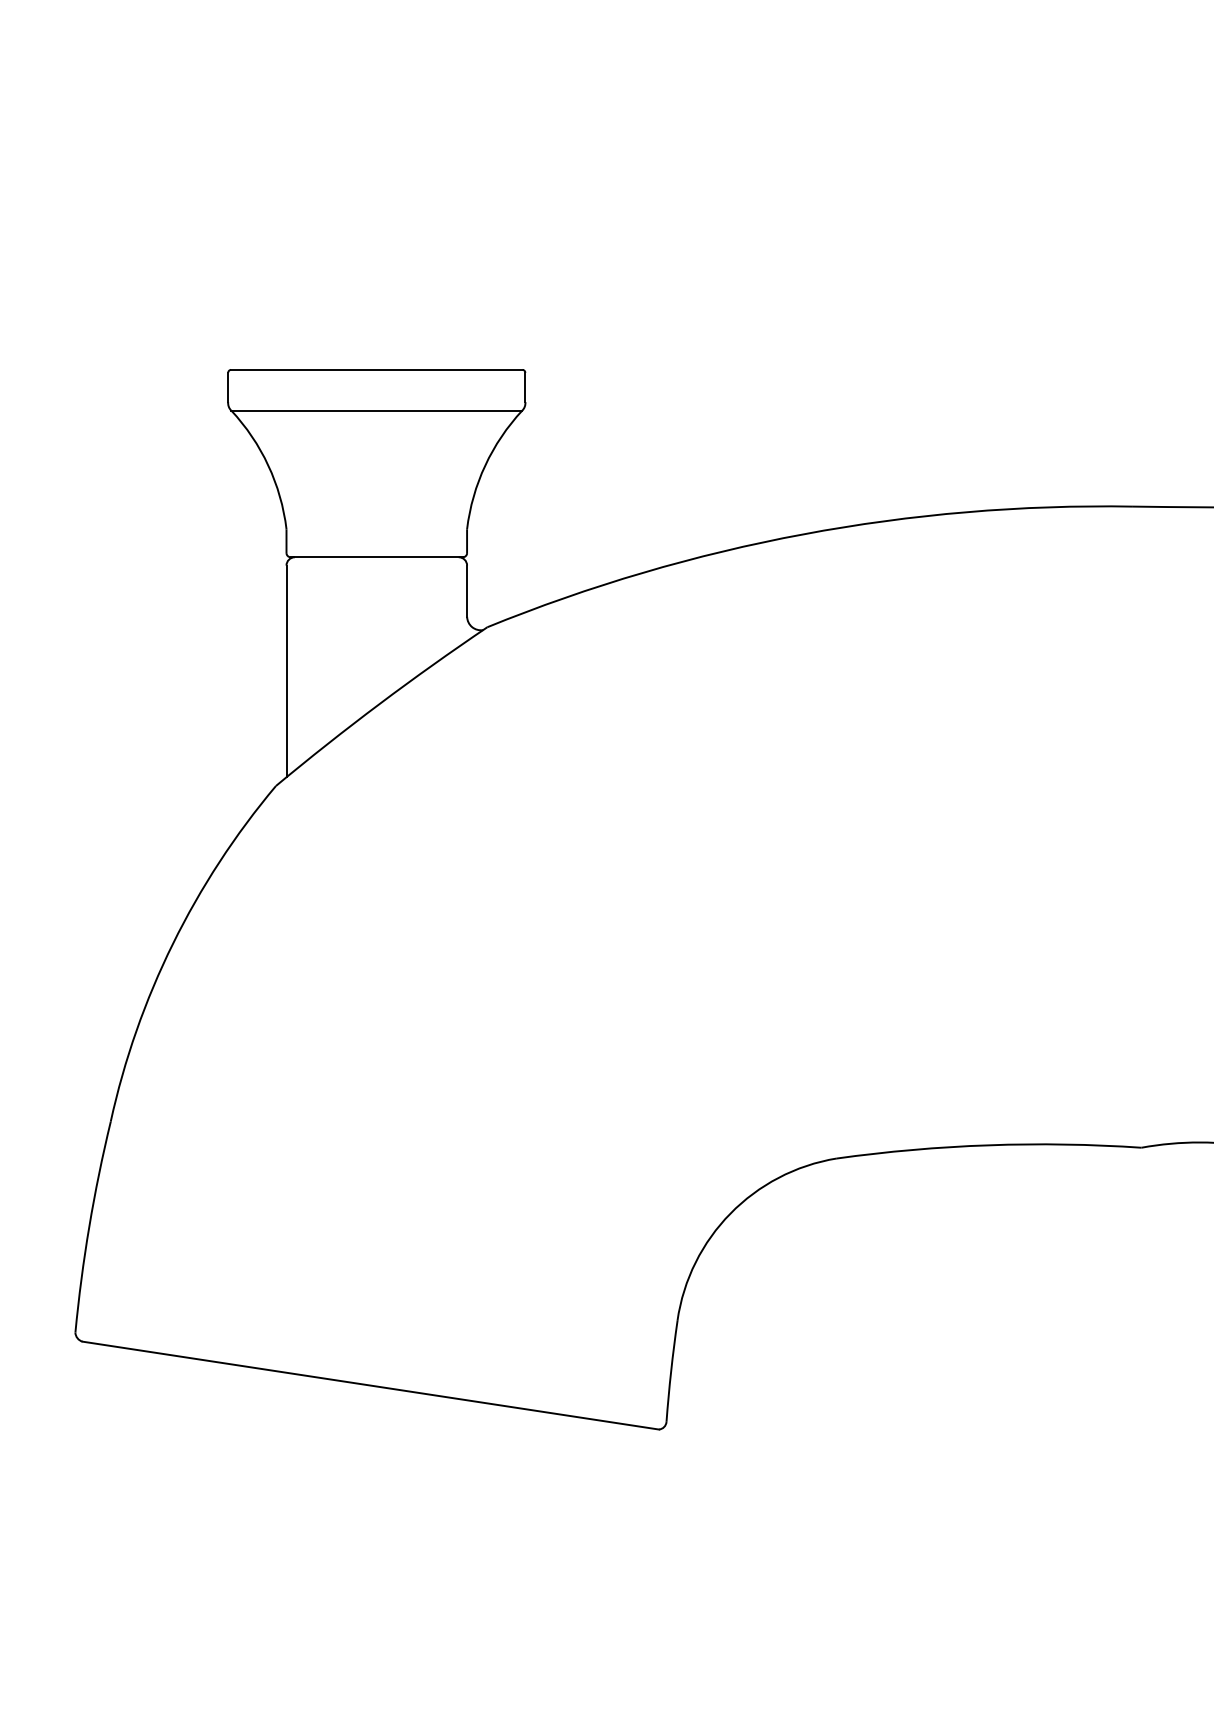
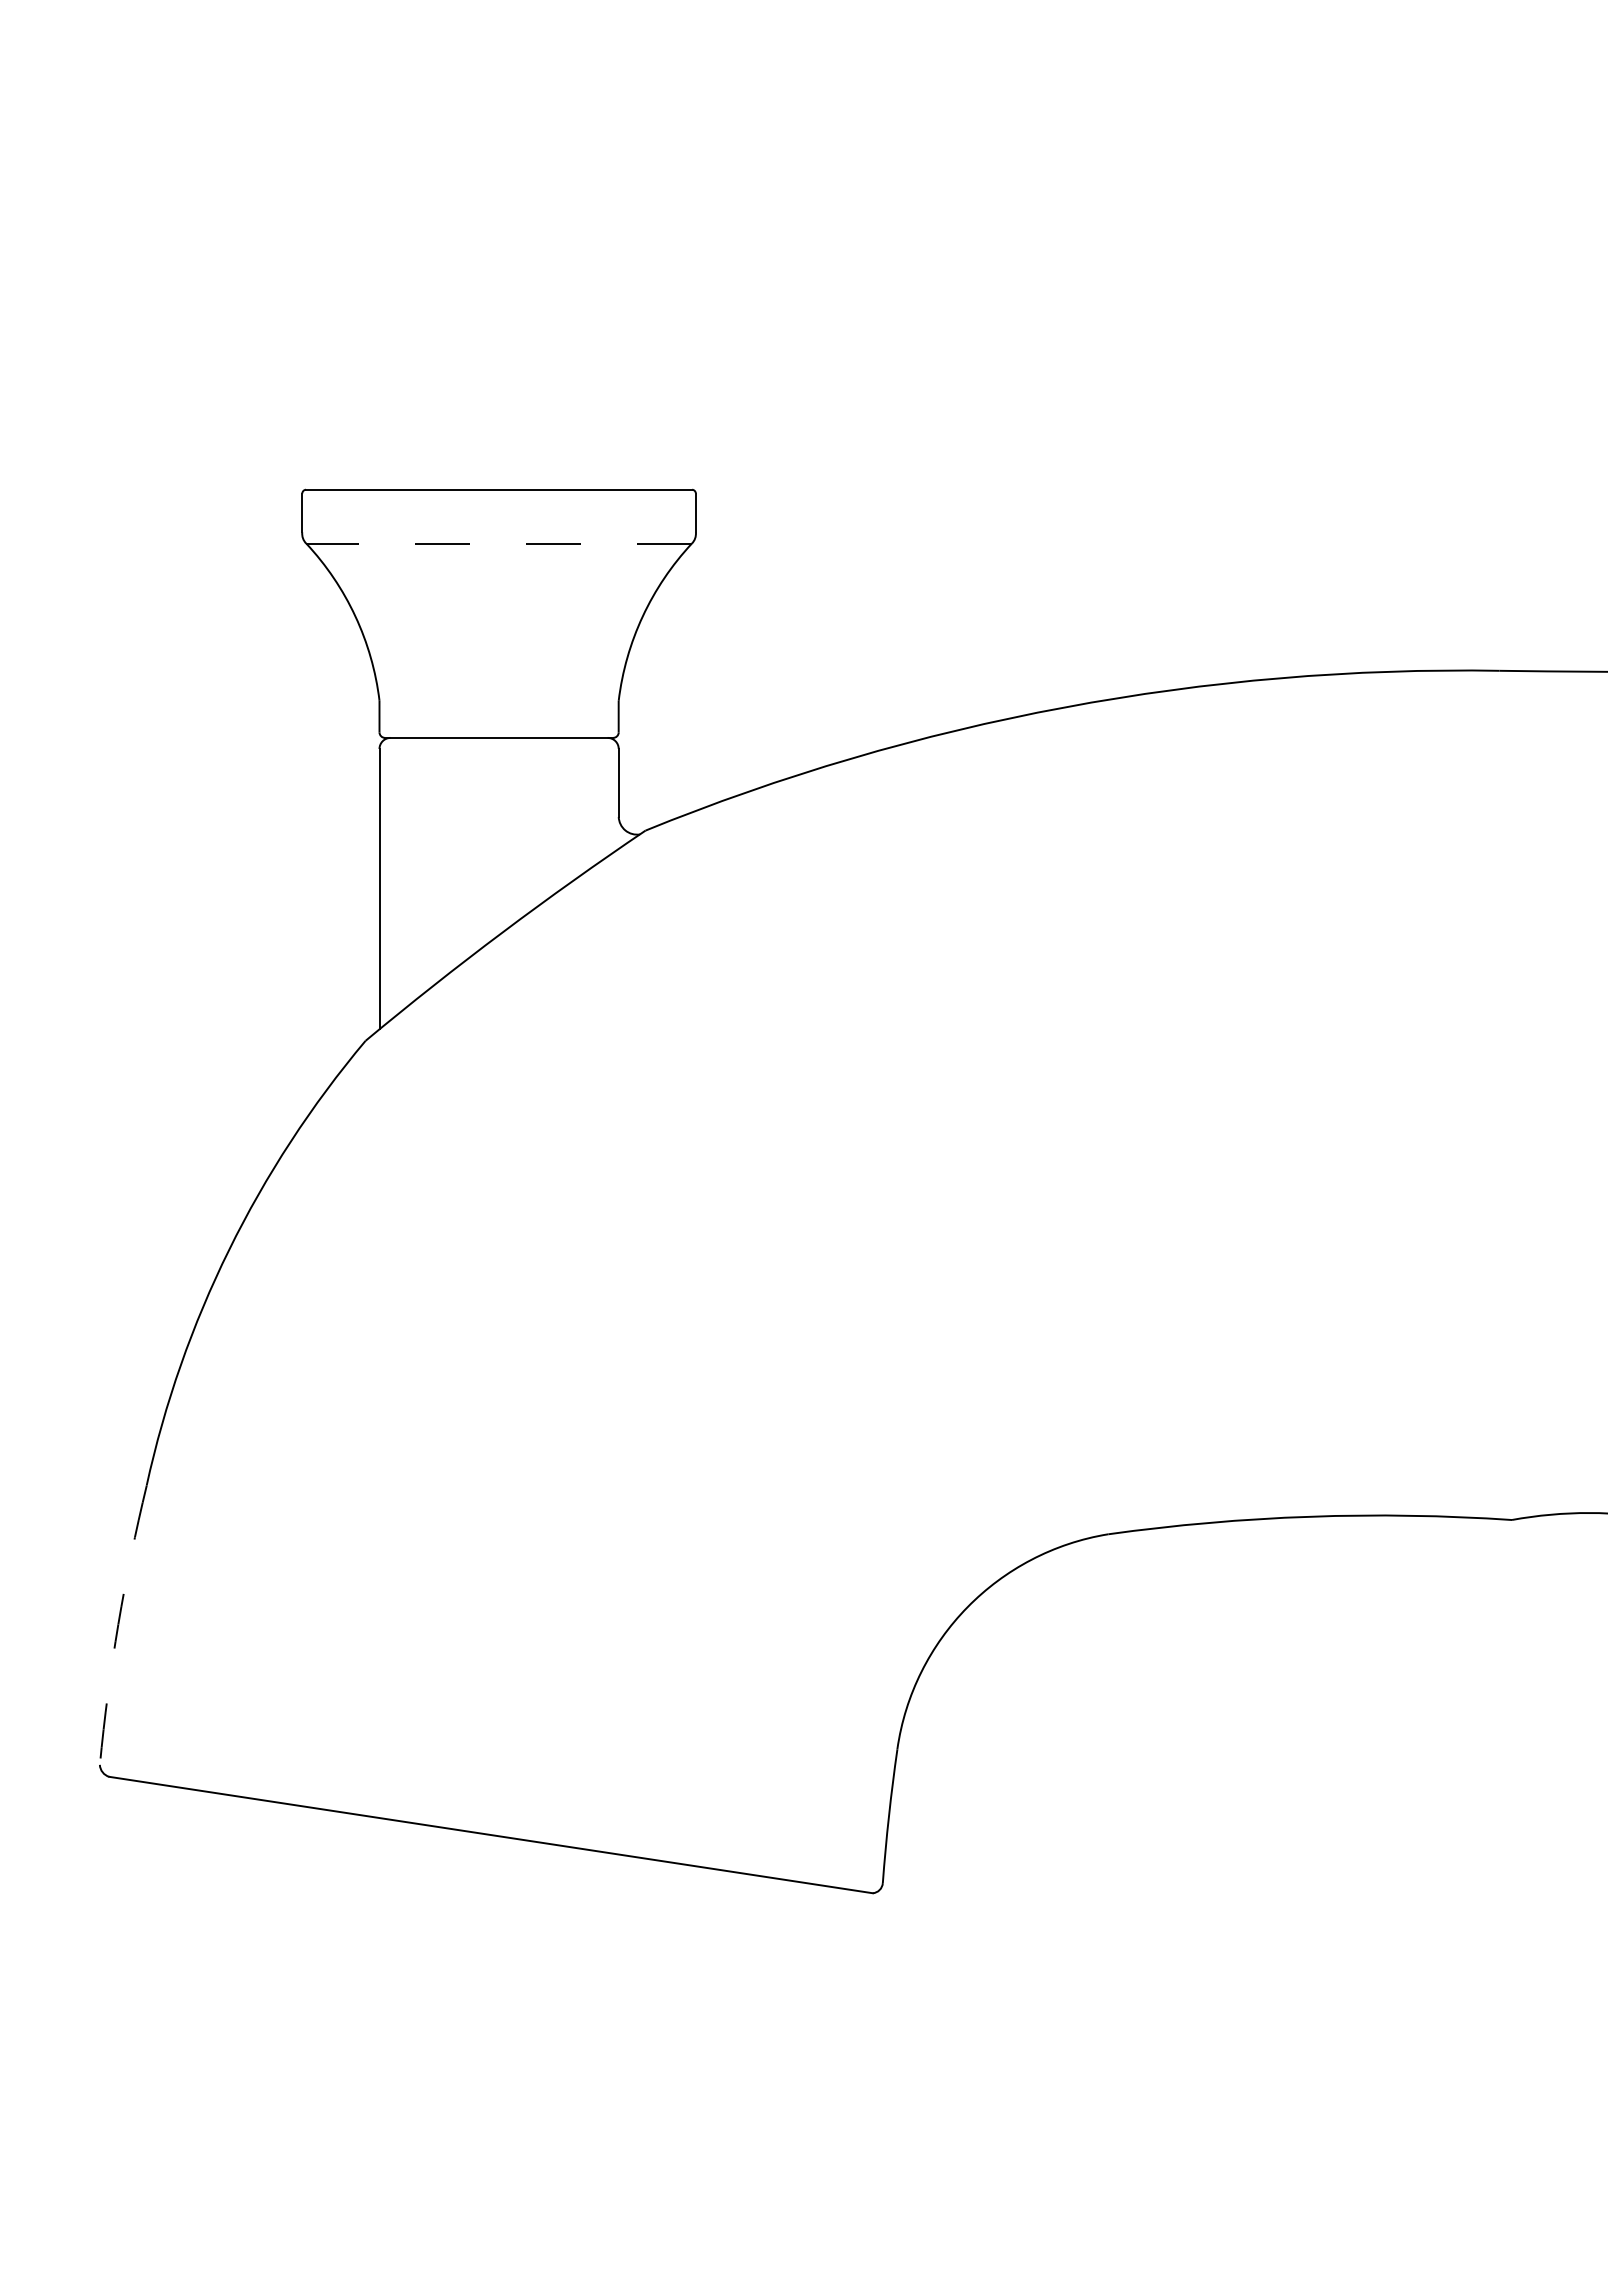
line: (377, 410) -> (499, 543), solid -> dashed
arc: (89, 1226) -> (118, 1624), solid -> dashed

